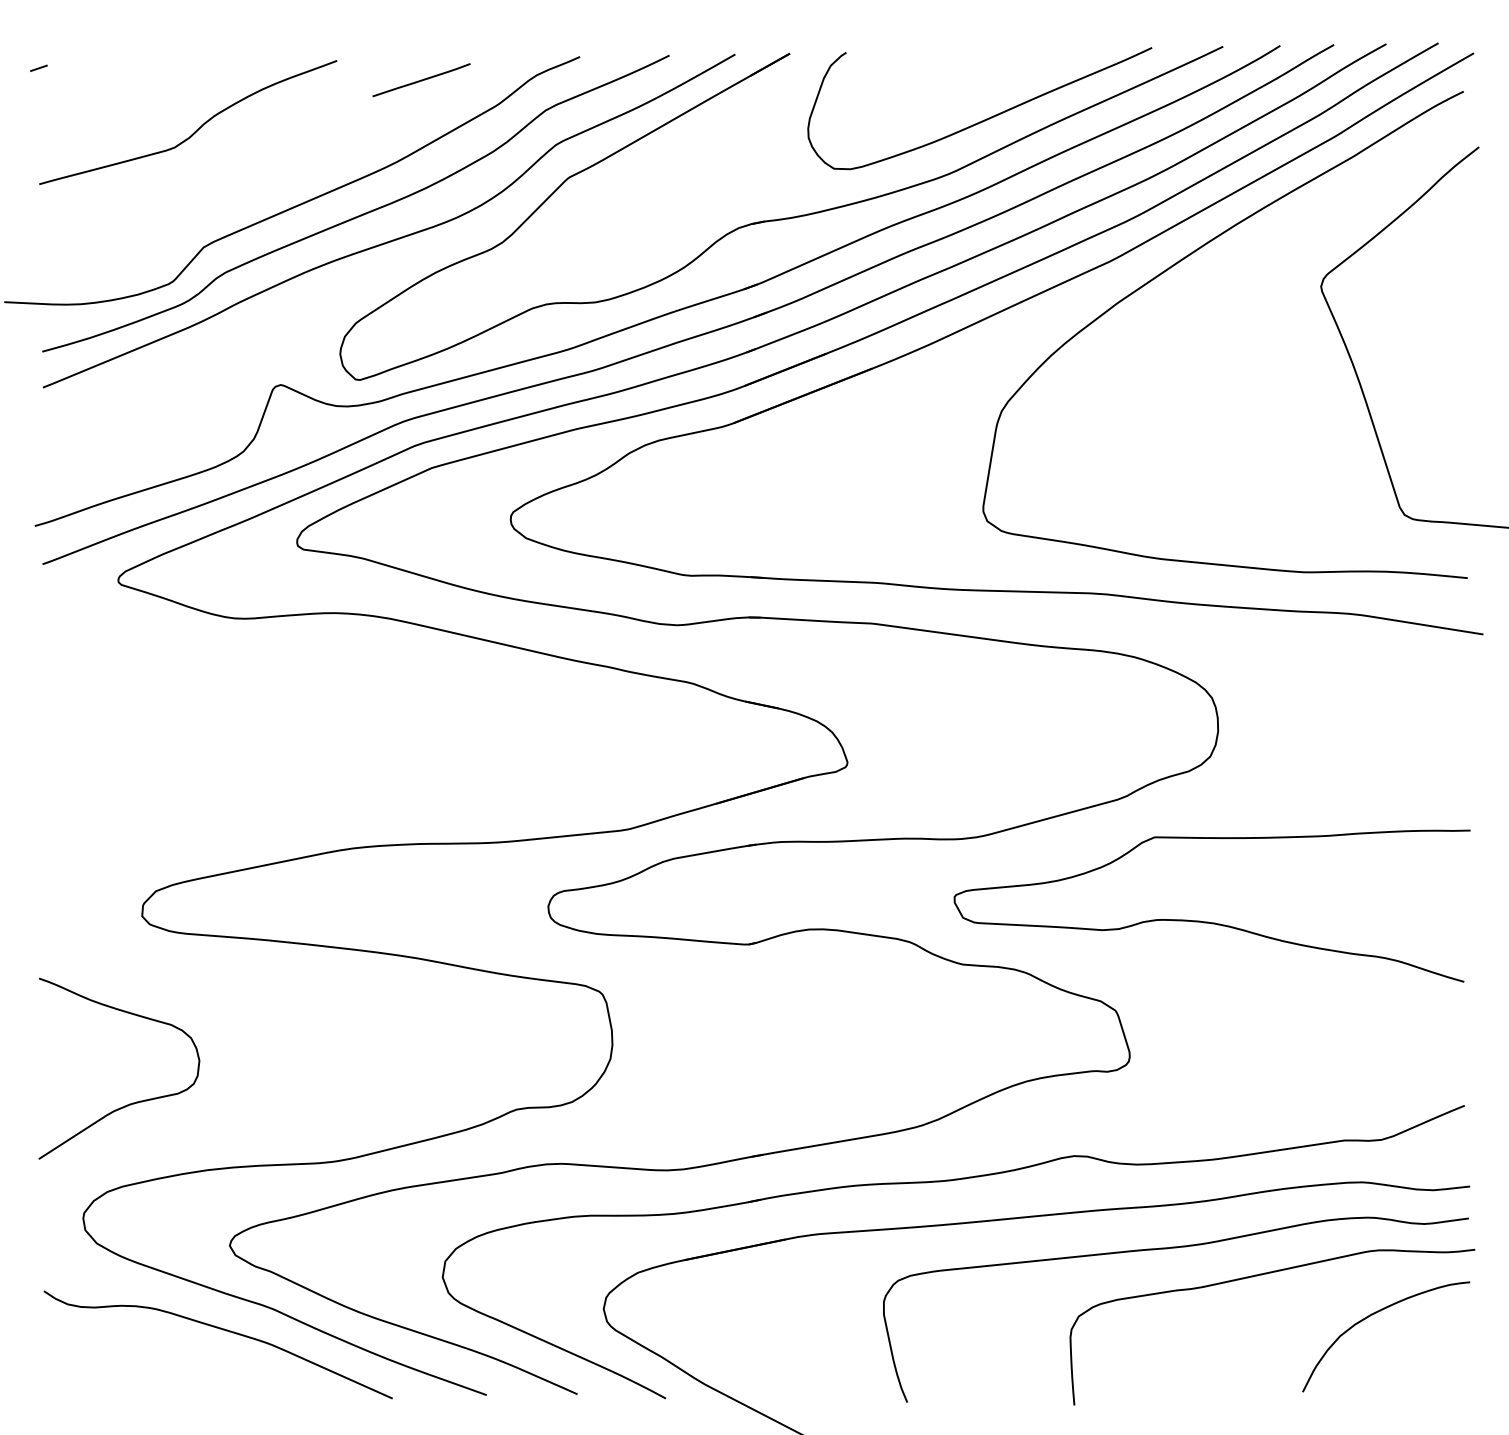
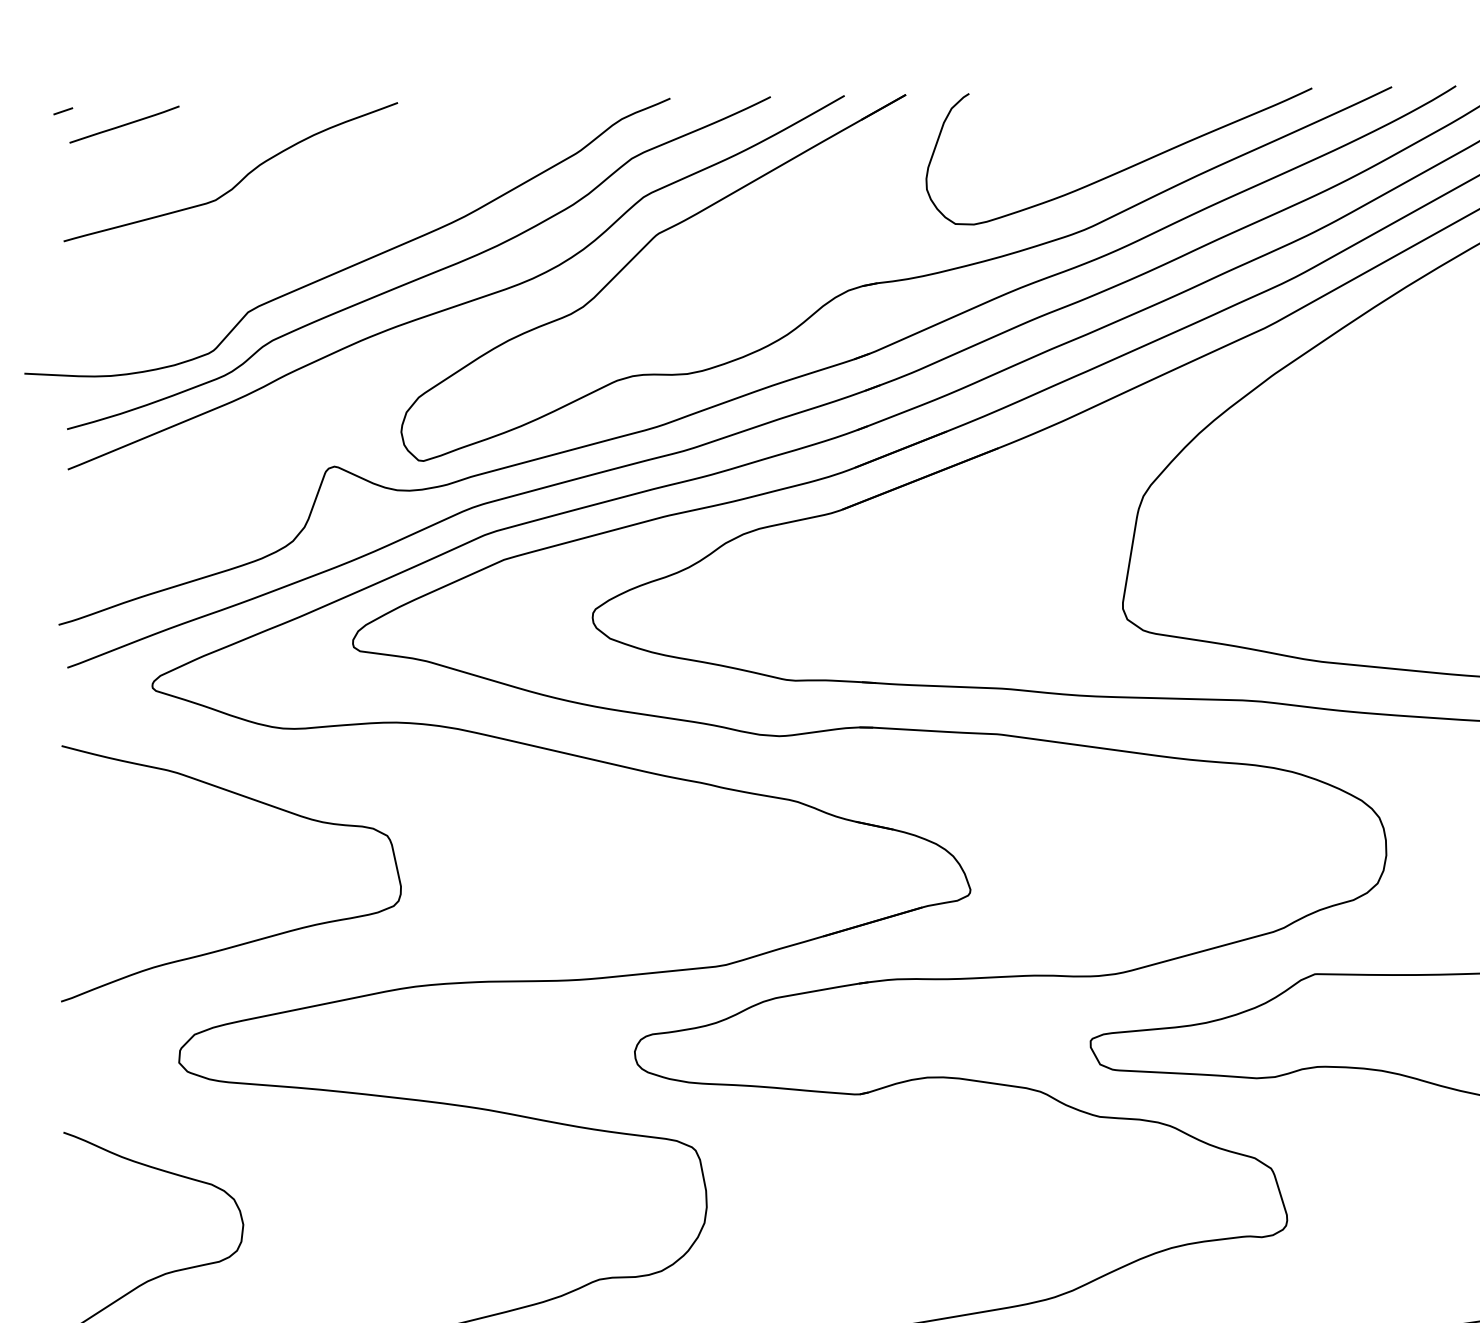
line: (421, 80) -> (124, 124), moved
curve: (205, 807) -> (250, 940), added

